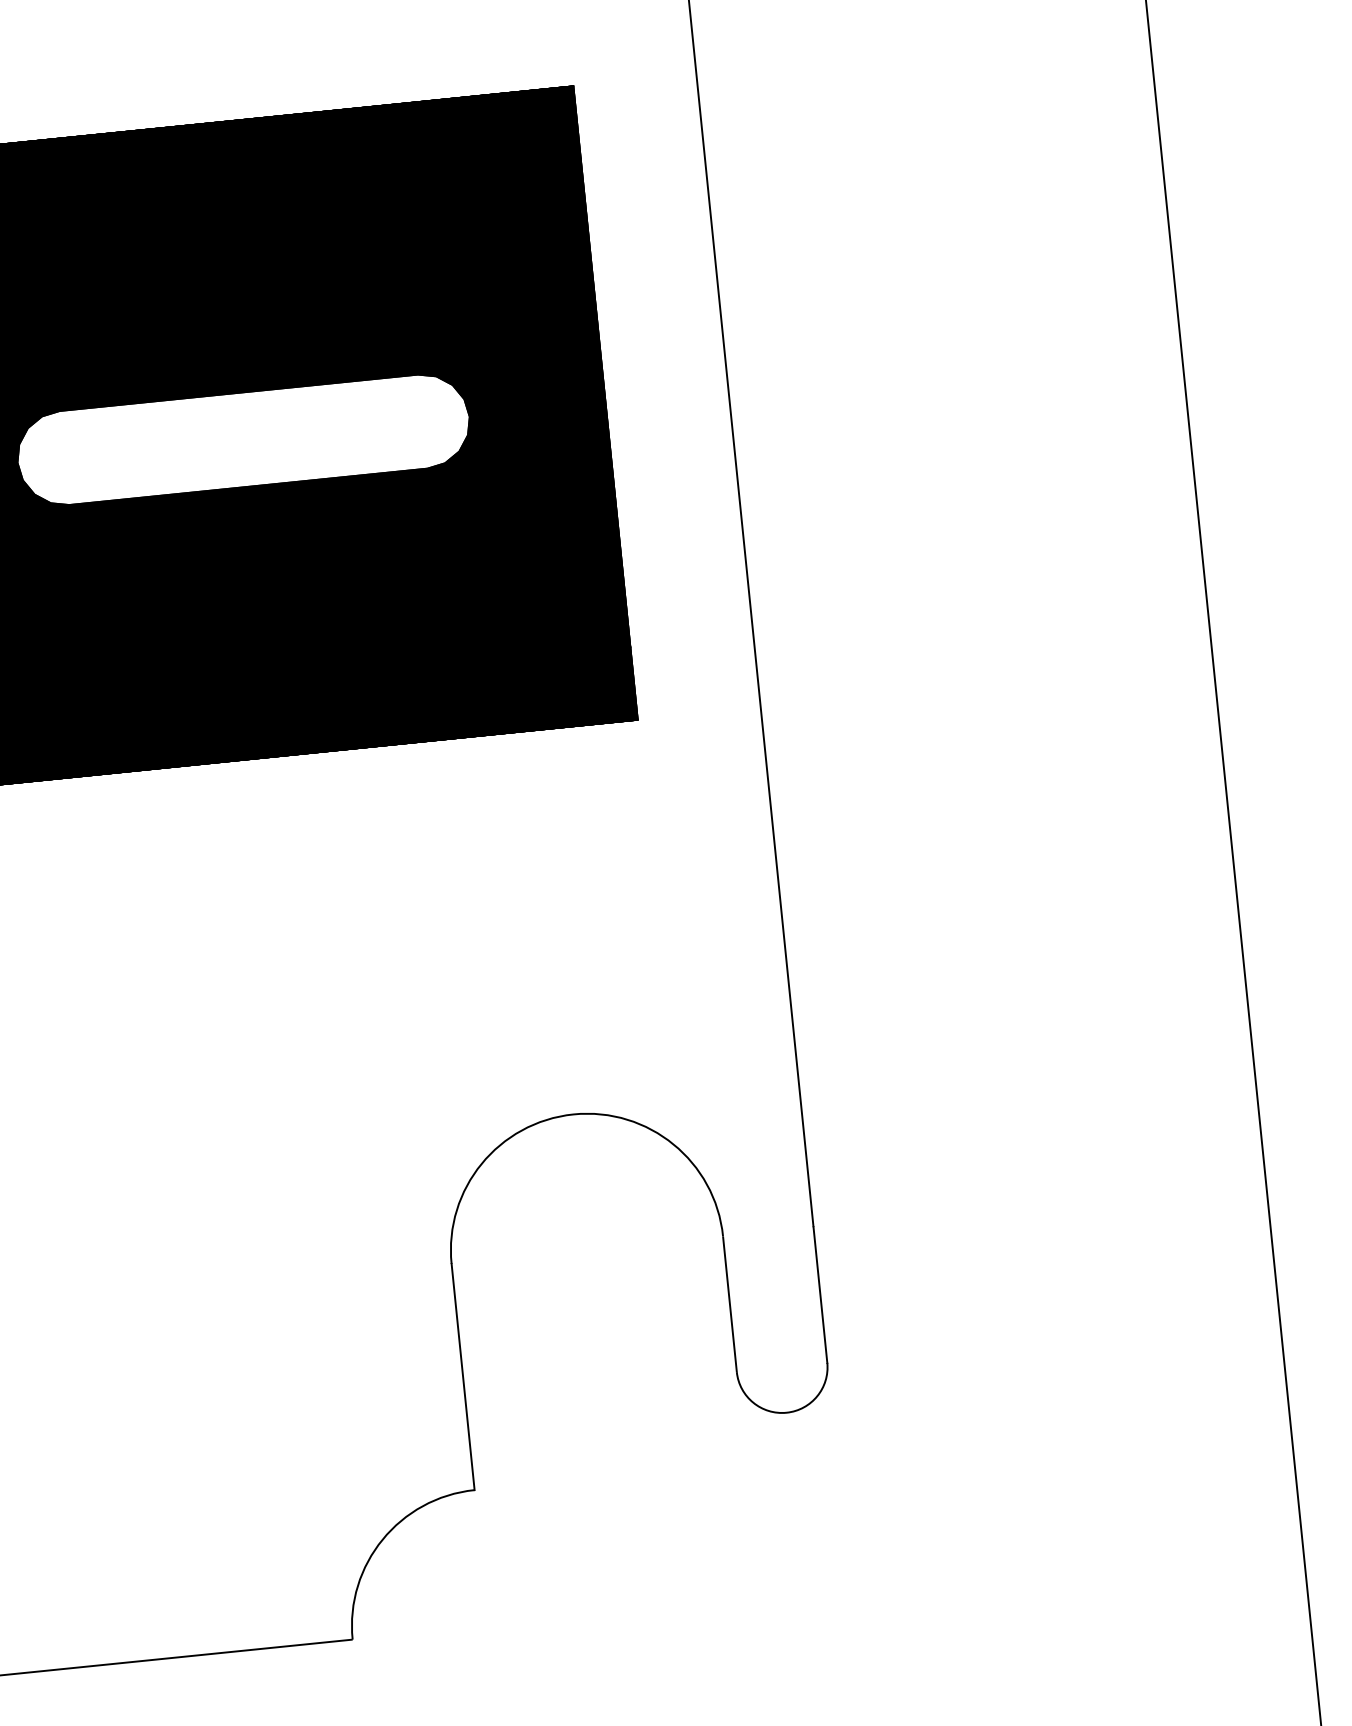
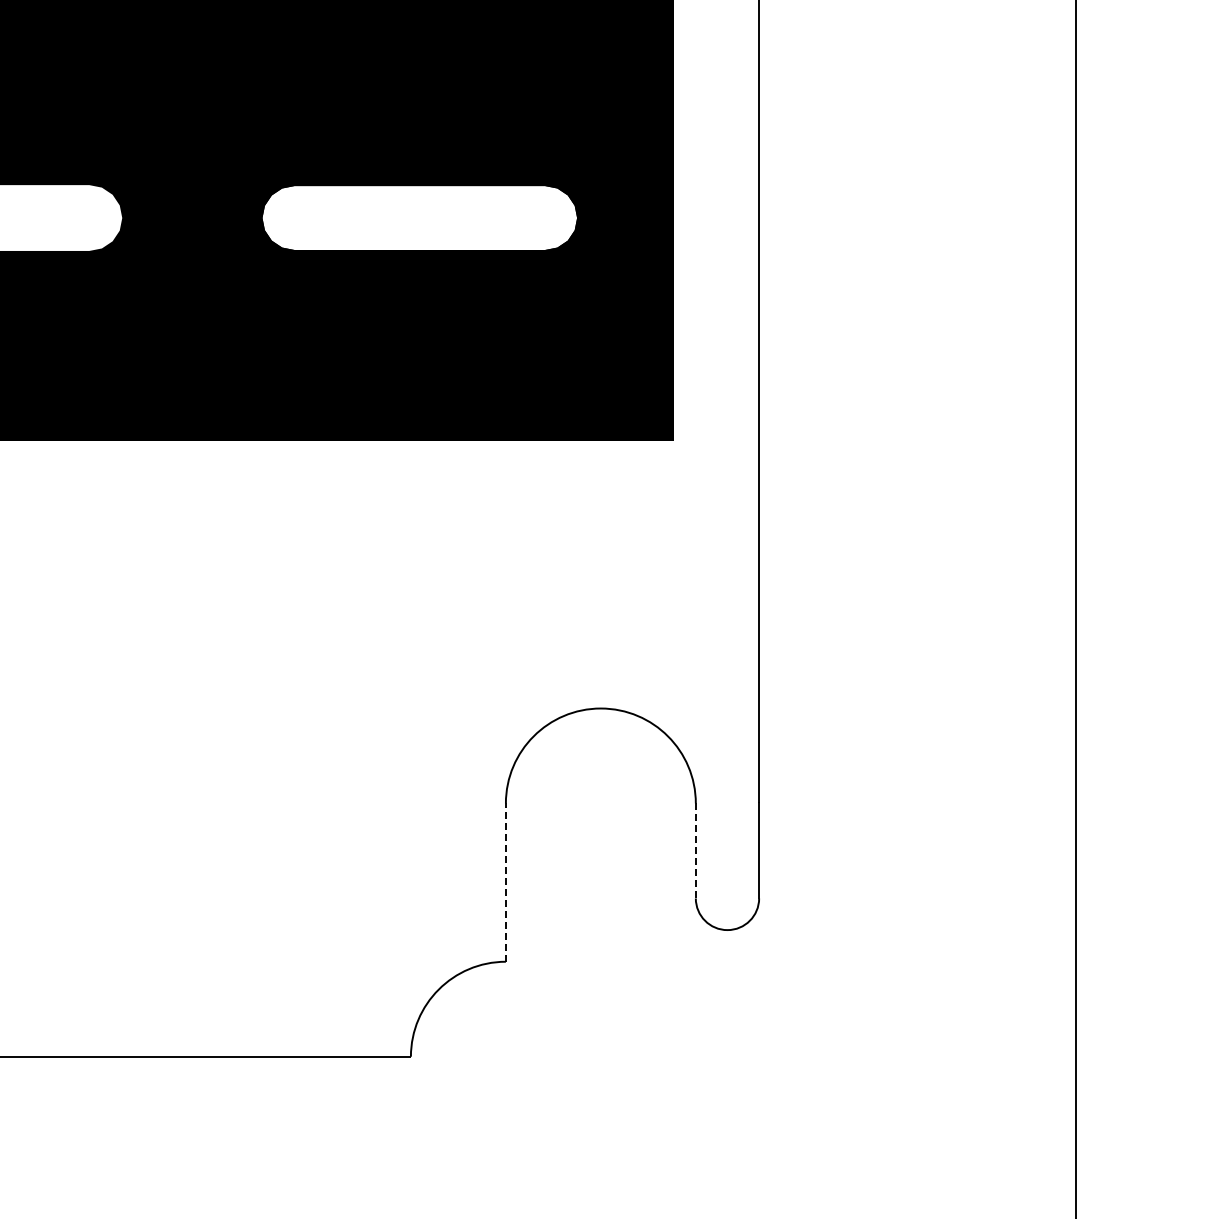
line: (729, 1305) -> (695, 851), solid -> dashed
line: (462, 1376) -> (505, 882), solid -> dashed

